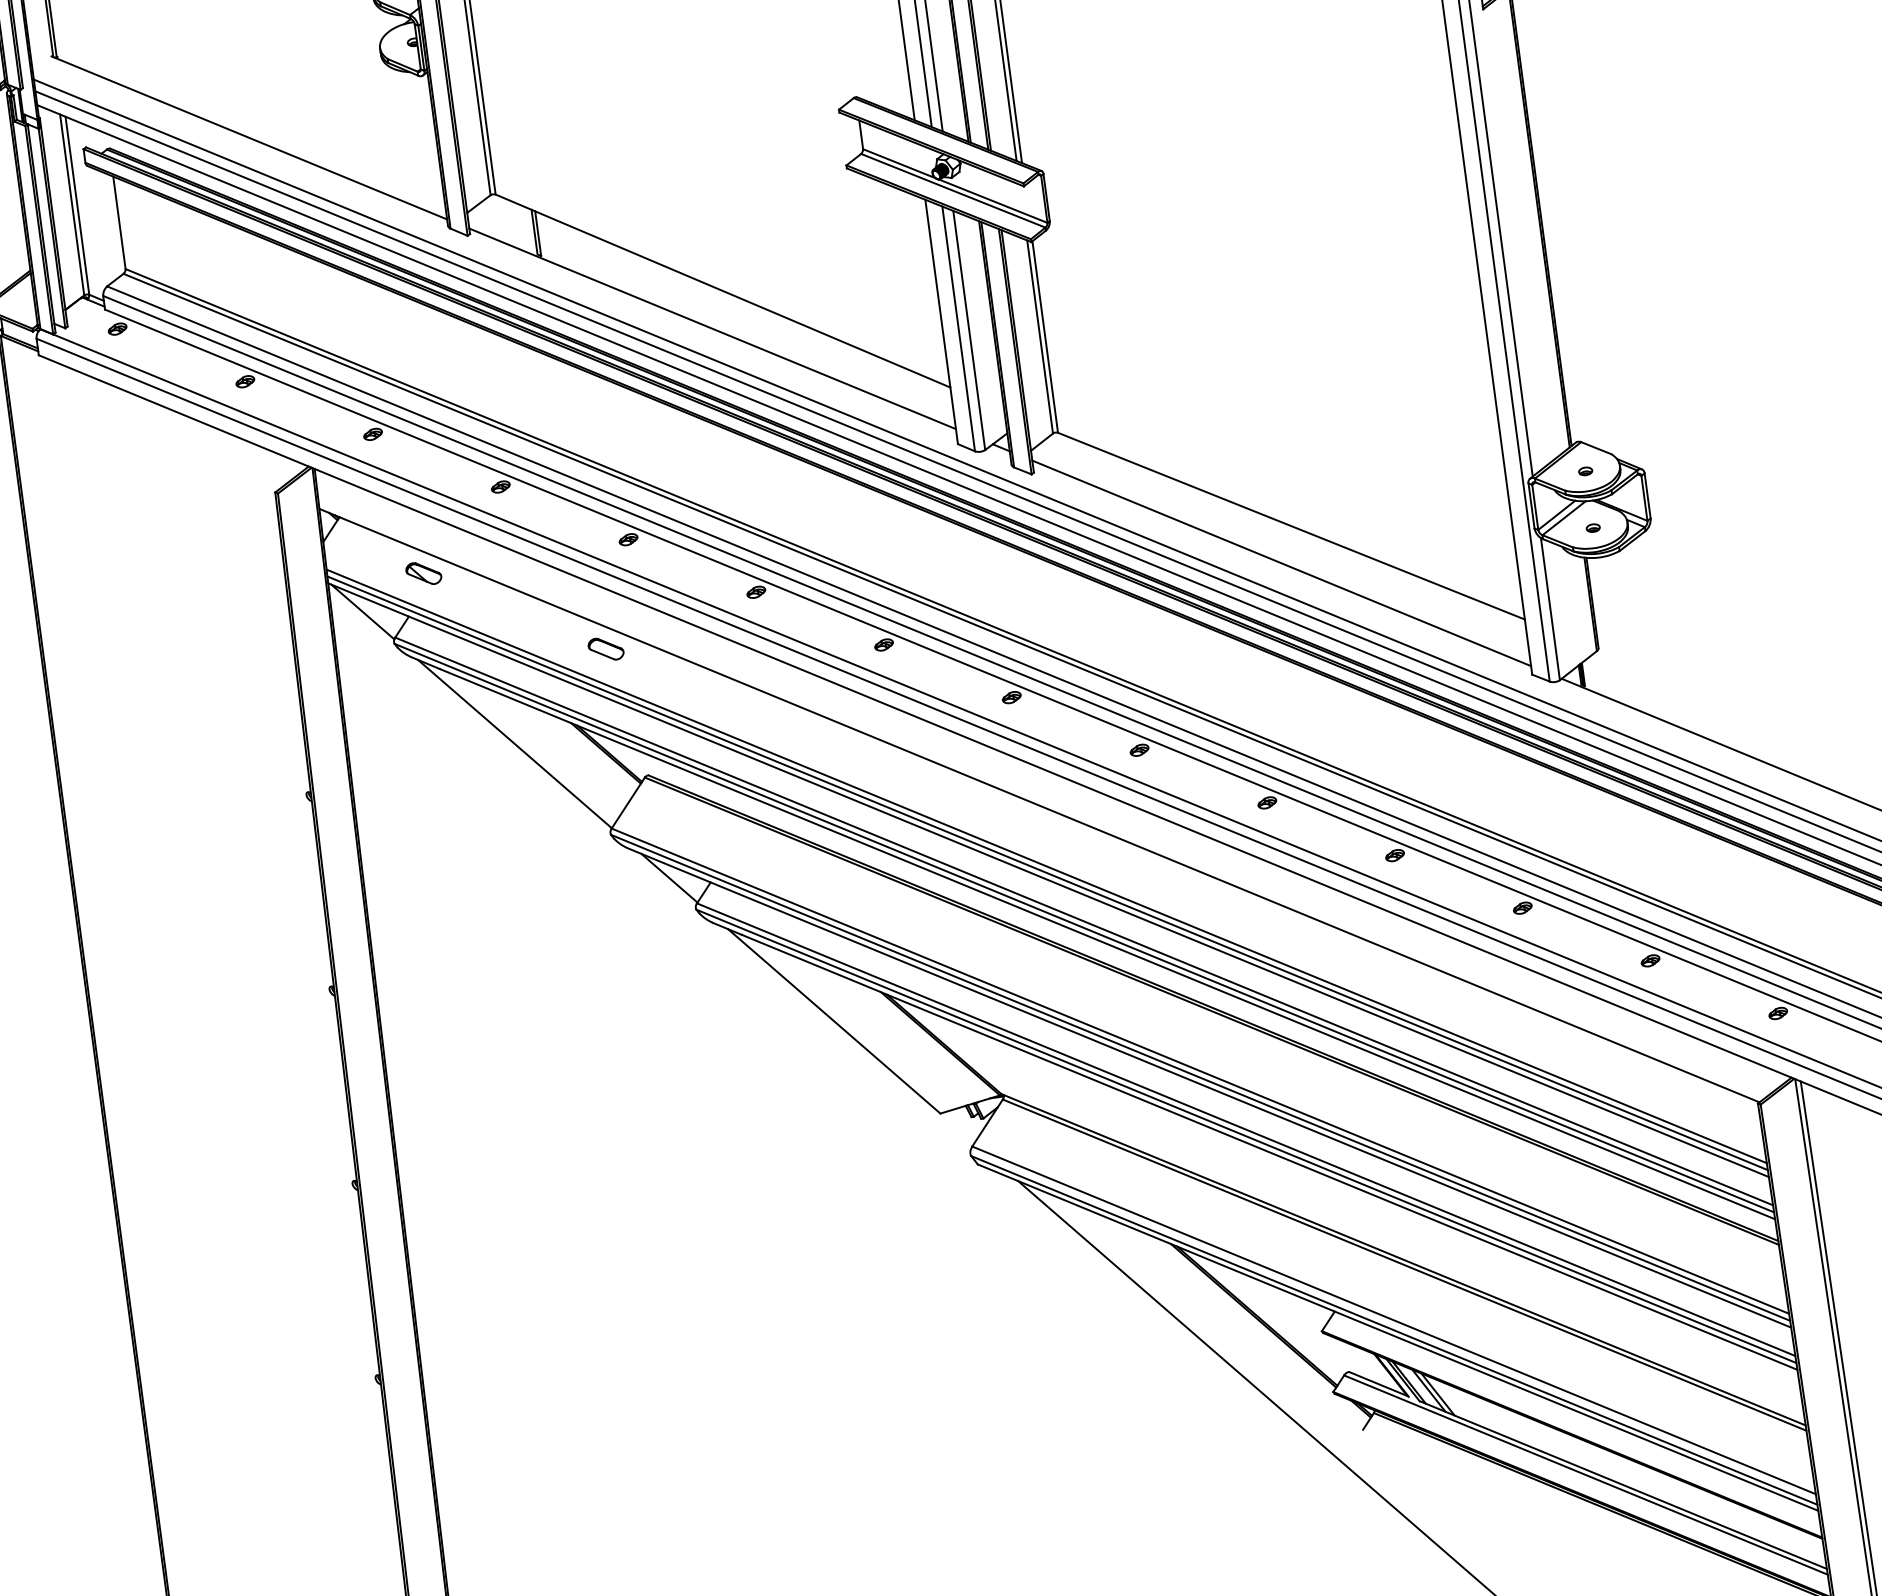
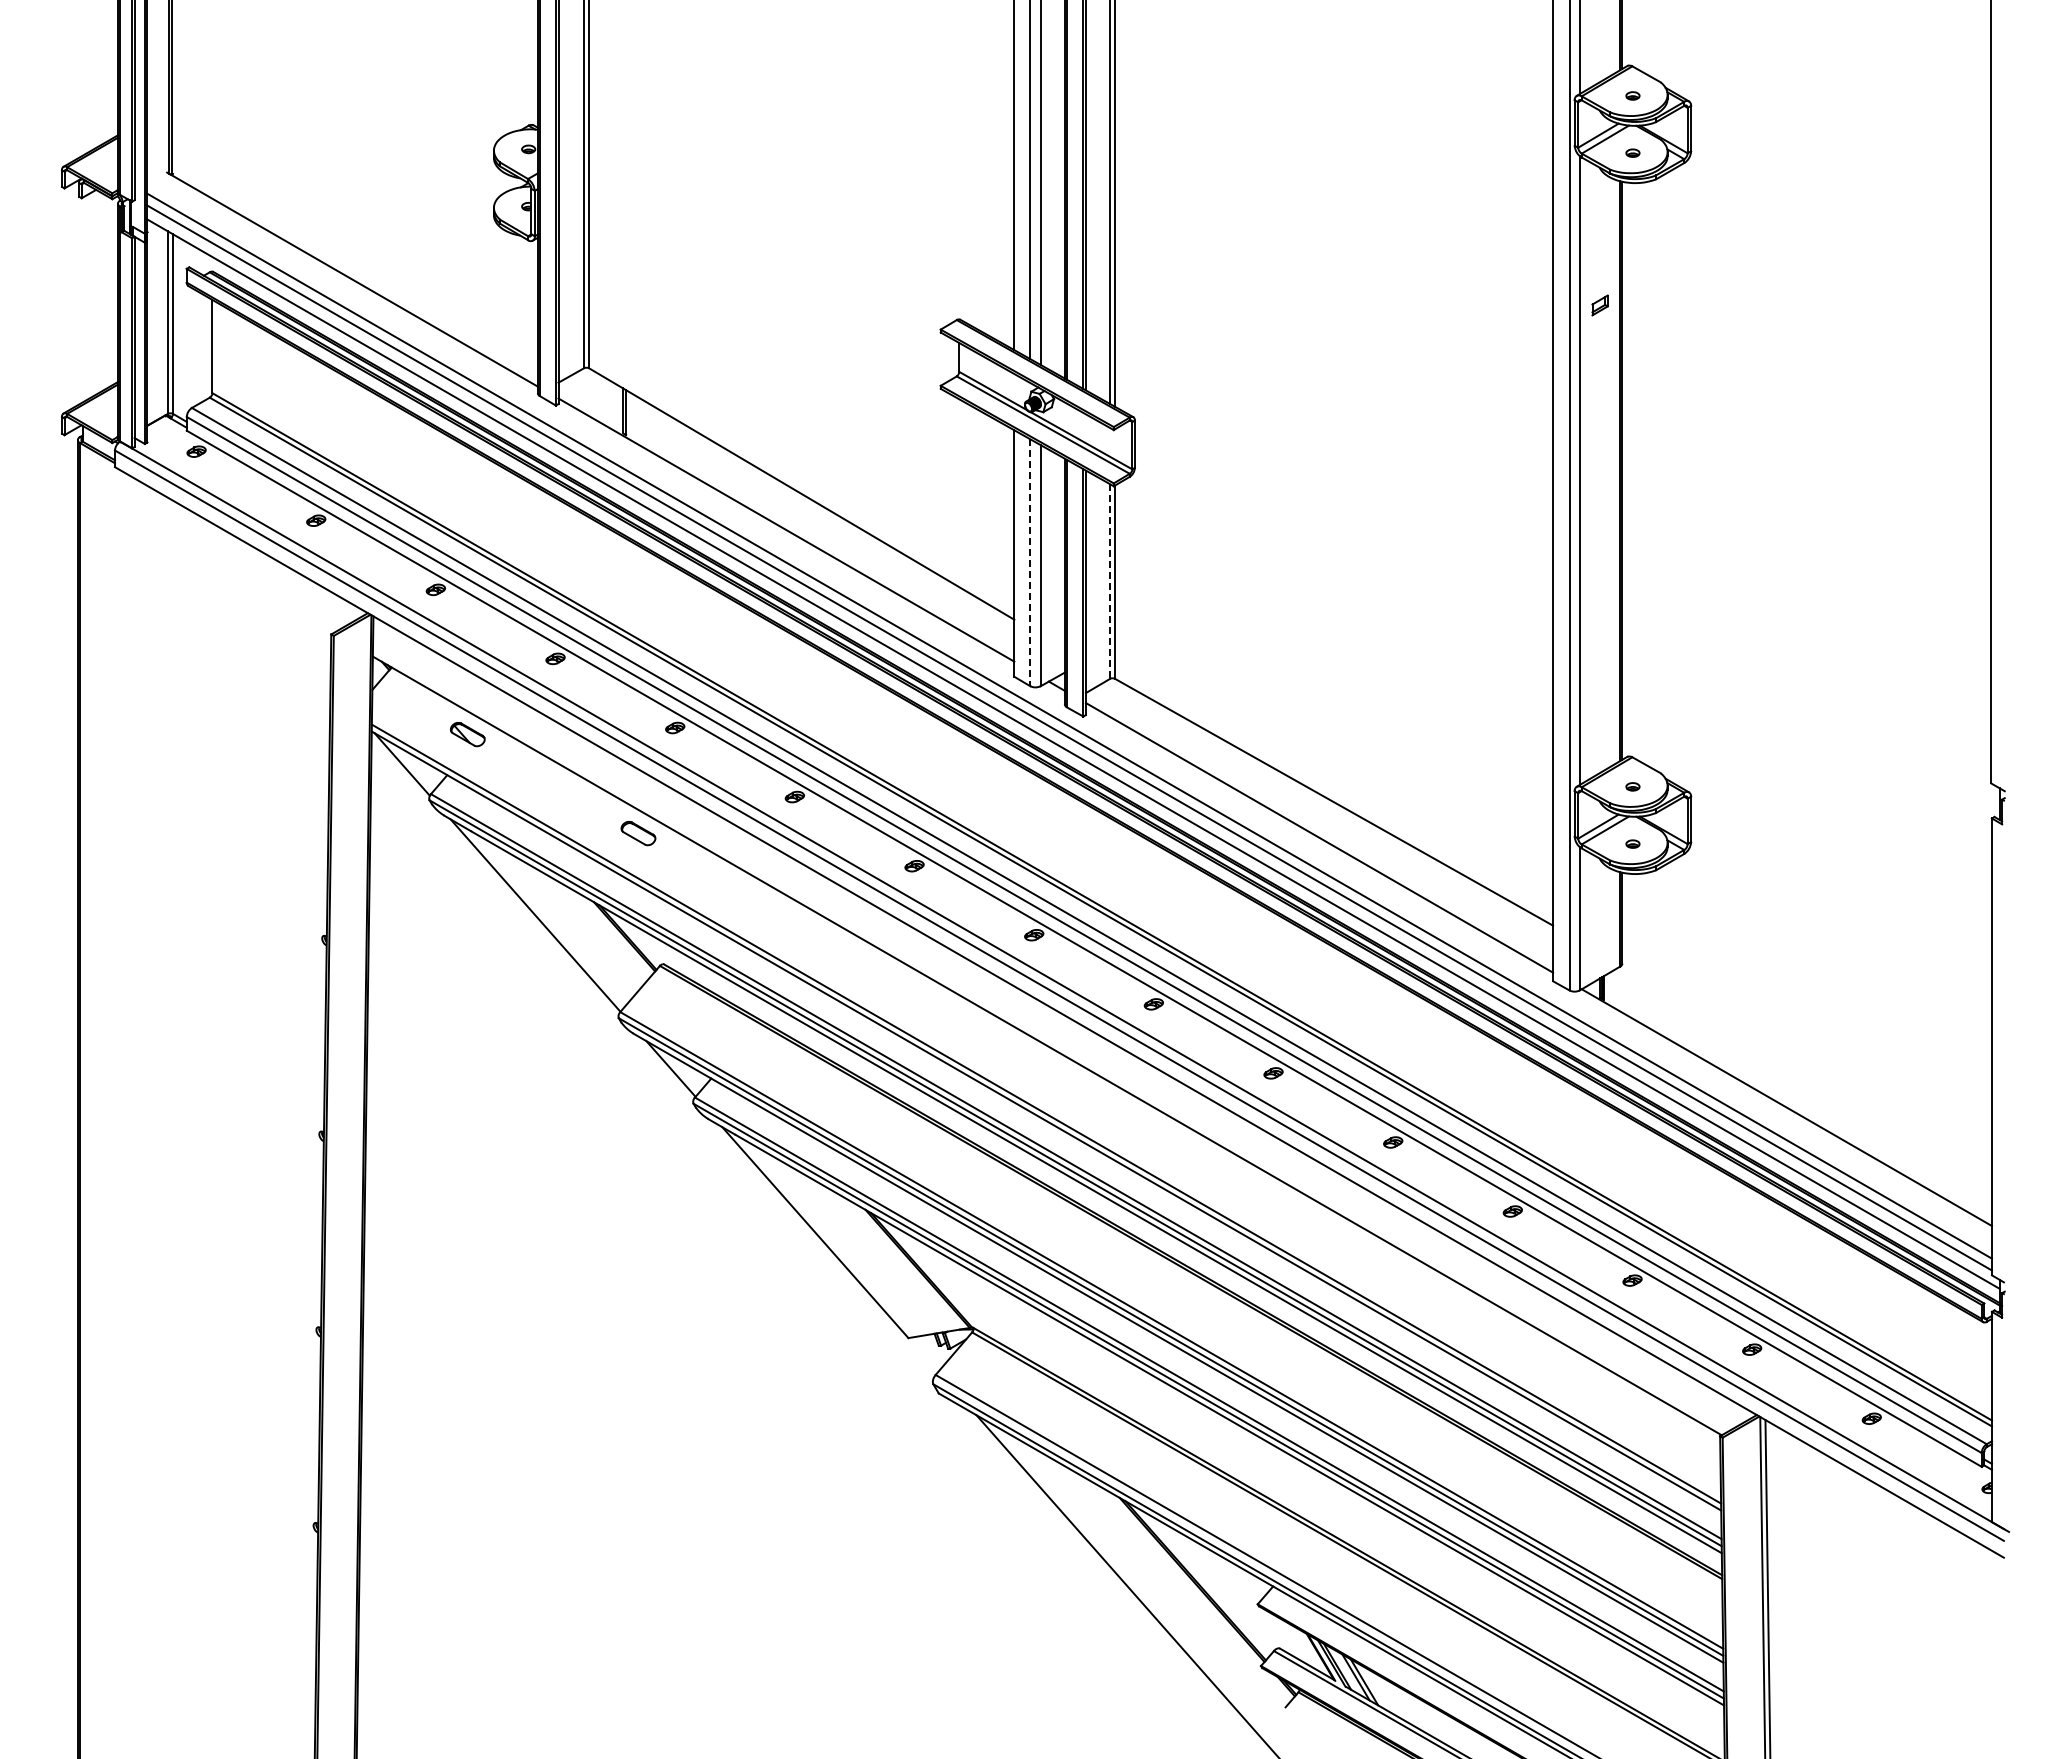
line: (958, 329) -> (1030, 563), solid -> dashed
line: (1039, 338) -> (1109, 582), solid -> dashed
line: (1046, 865) -> (1046, 1106), removed

